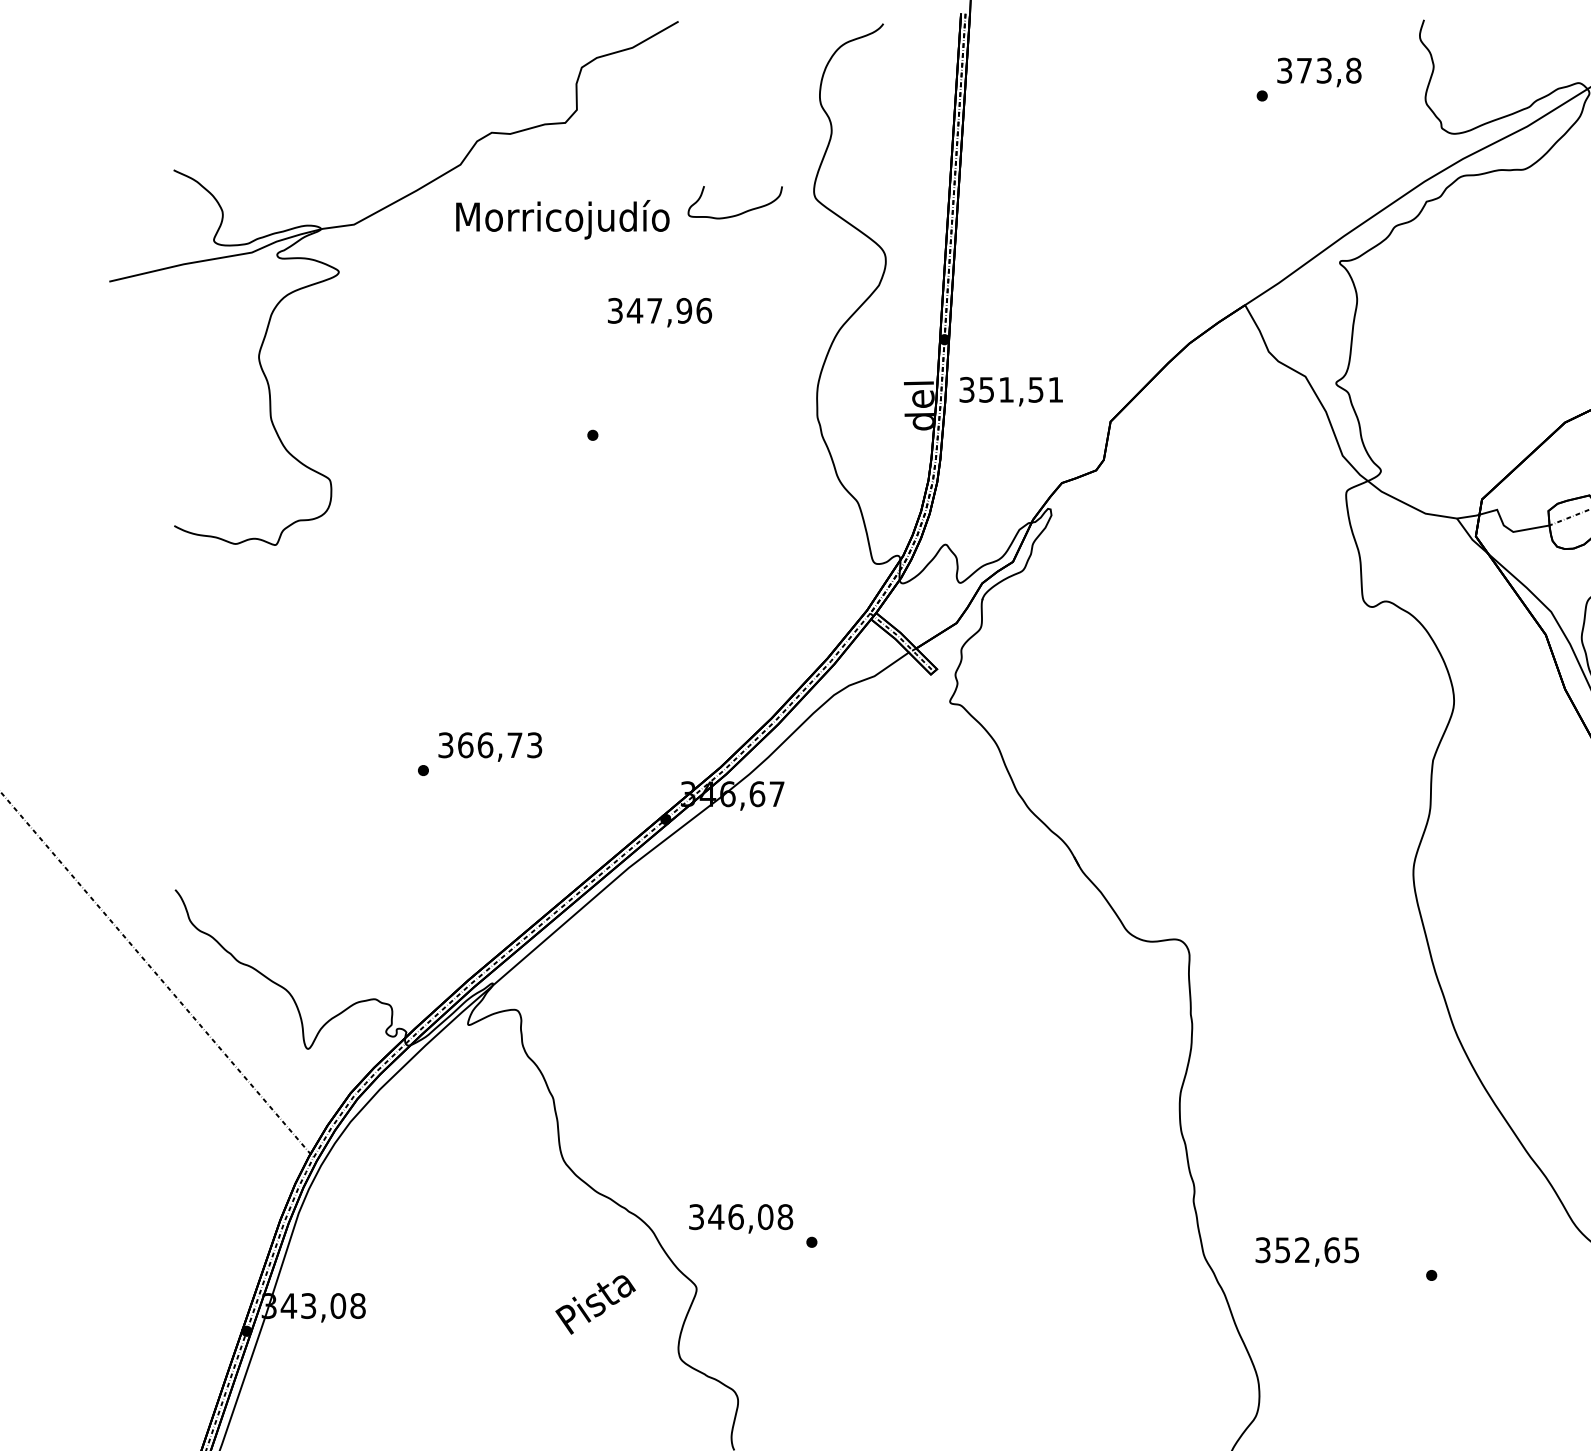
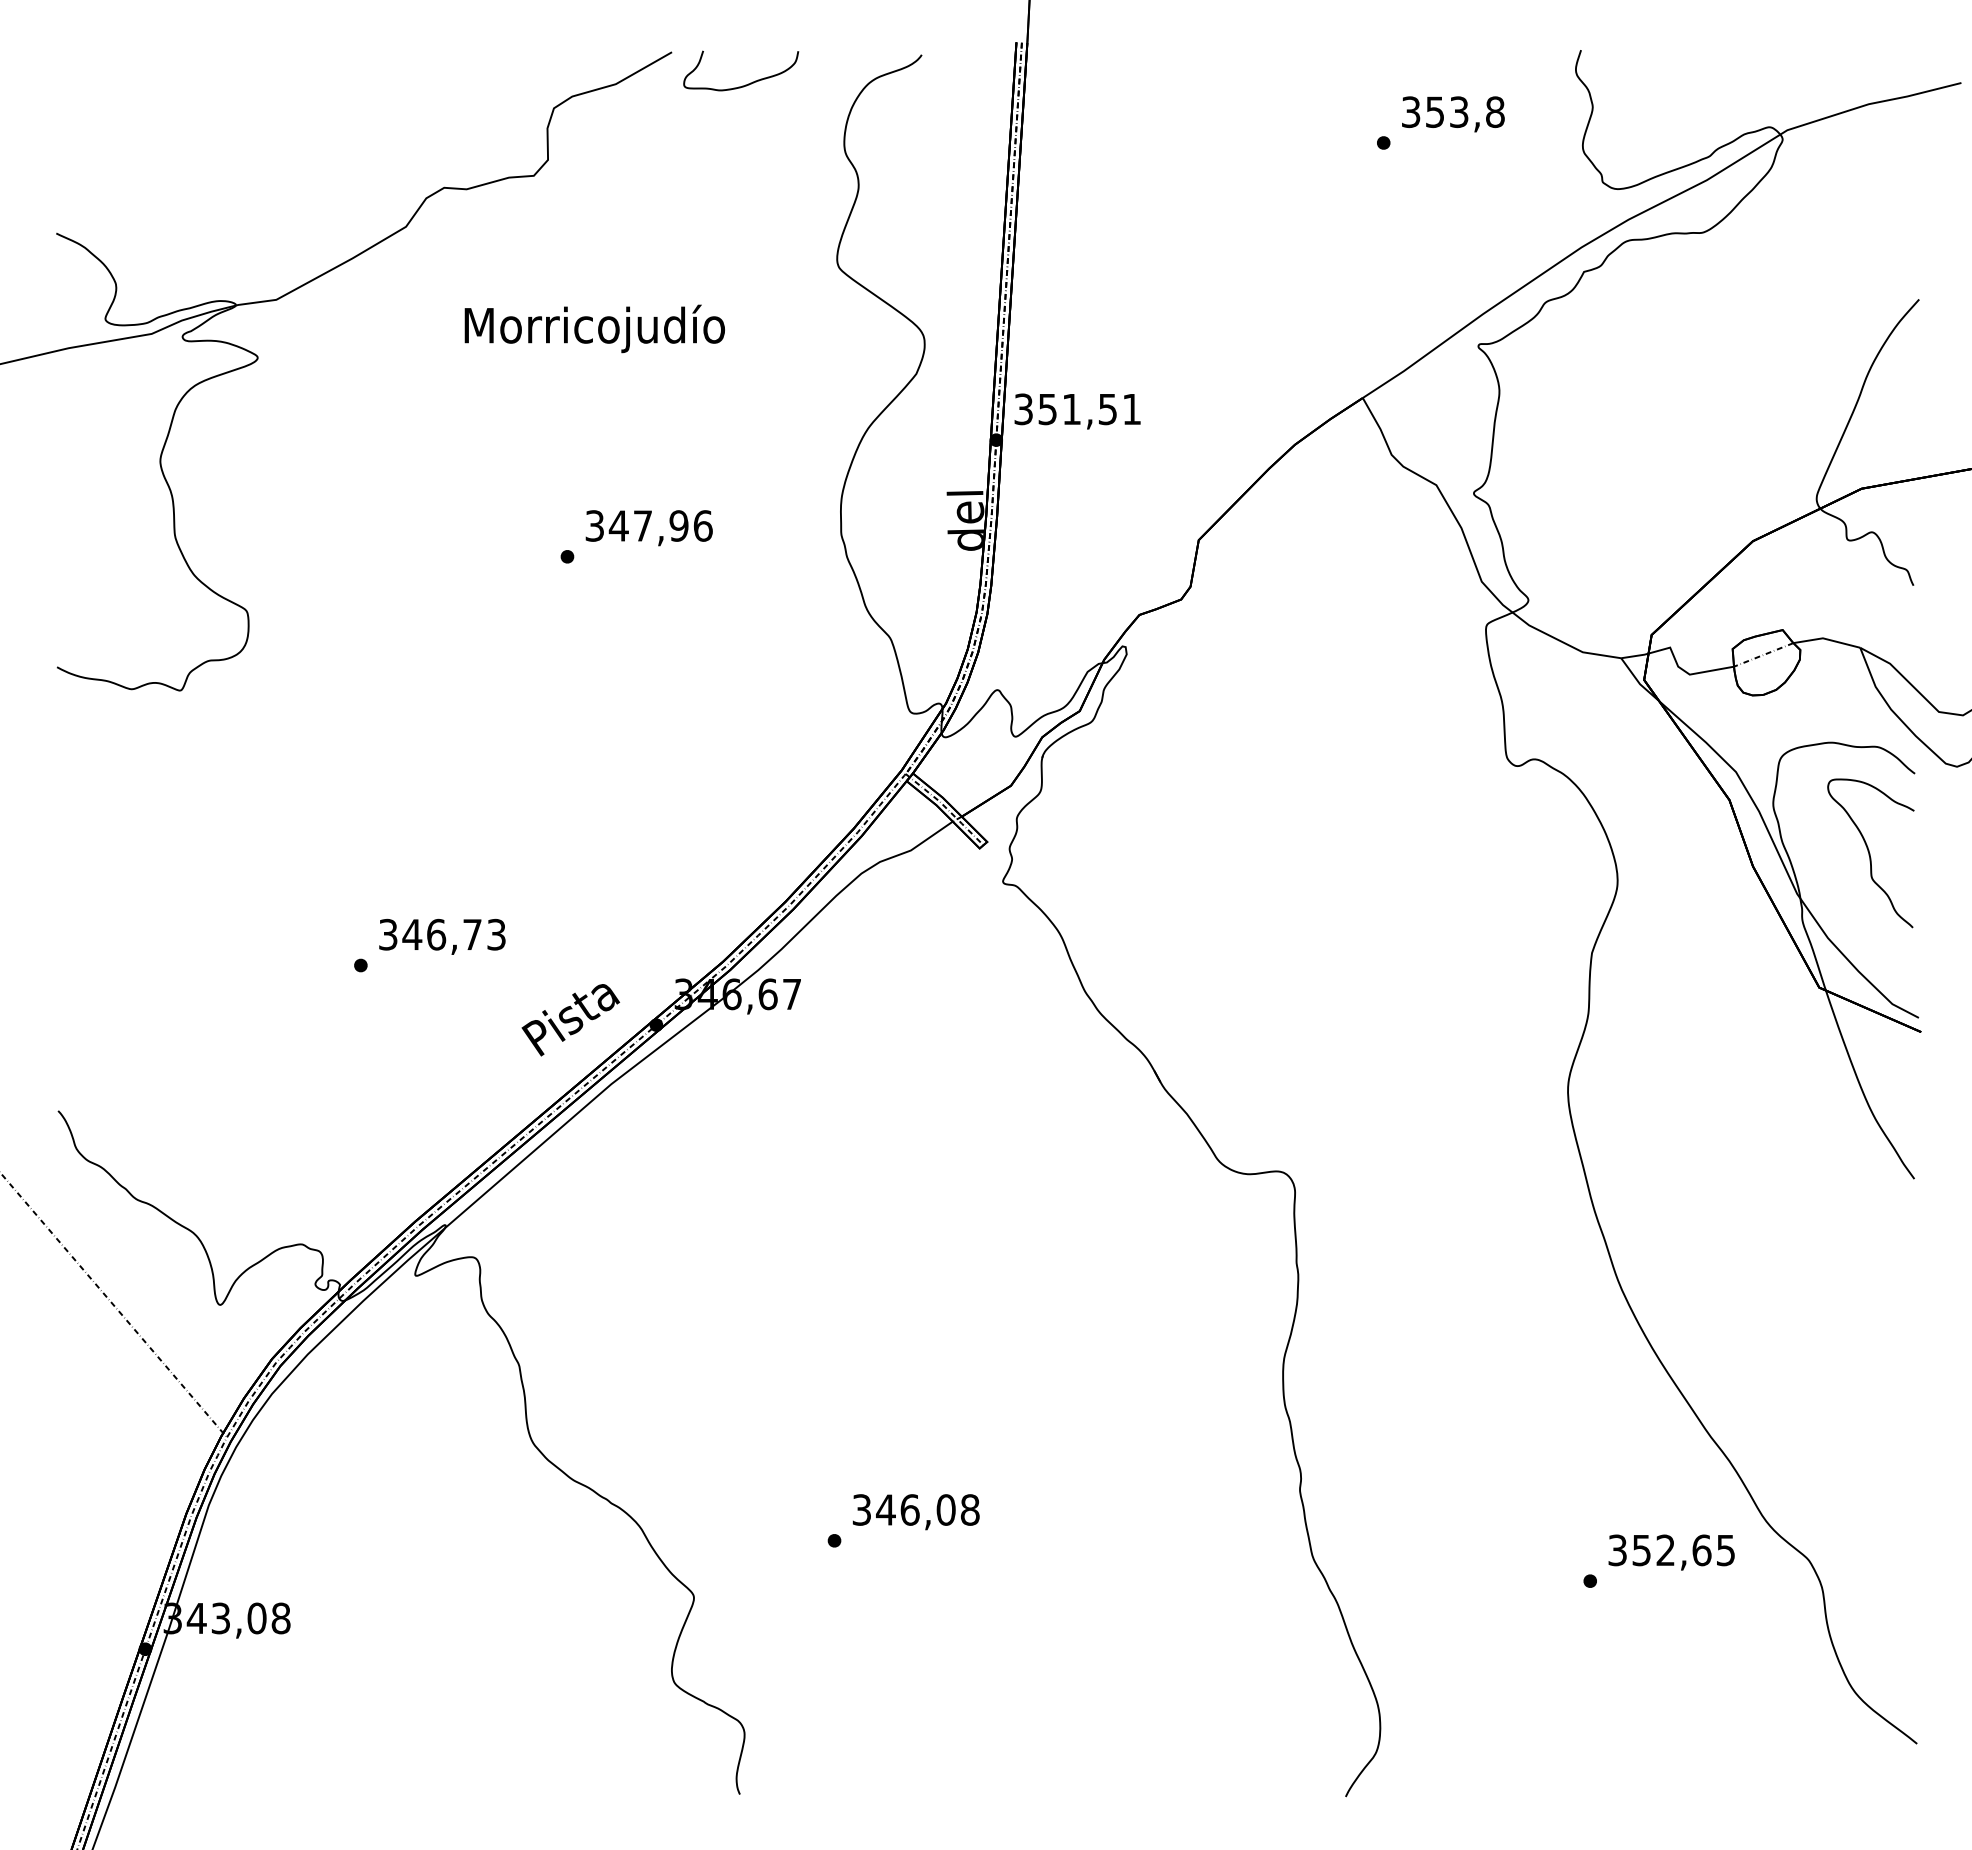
text: (1303, 70) -> (1434, 112), 373,8 -> 353,8
curve: (738, 213) -> (745, 84), moved
text: (562, 219) -> (594, 328), moved
text: (659, 312) -> (648, 528), moved
text: (1011, 391) -> (1077, 411), moved
text: (465, 745) -> (412, 934), 366,73 -> 346,73
text: (740, 1219) -> (915, 1512), moved
text: (1307, 1251) -> (1671, 1552), moved
text: (595, 1305) -> (570, 1020), moved

